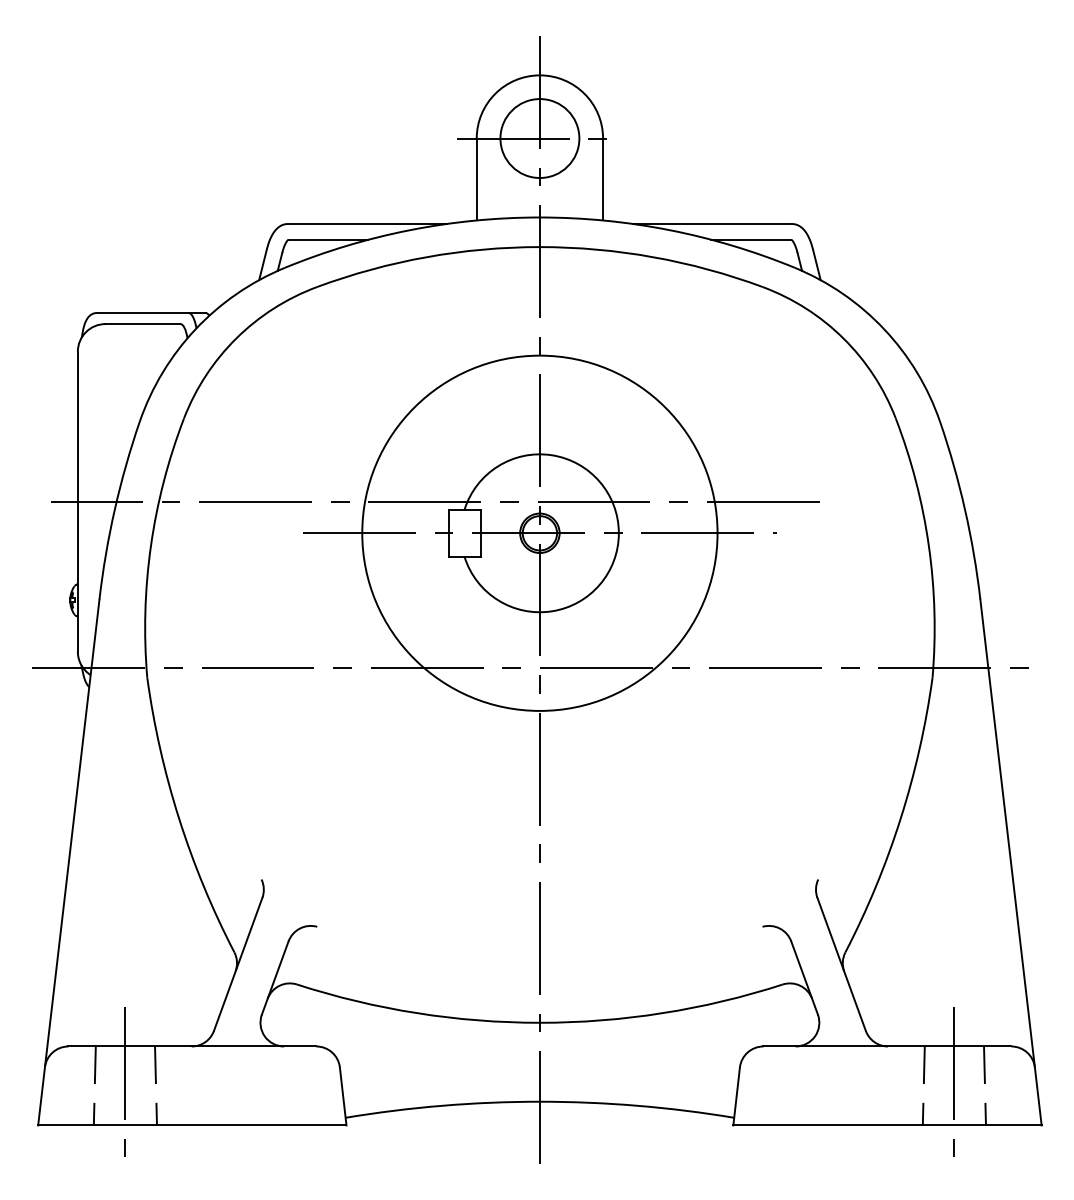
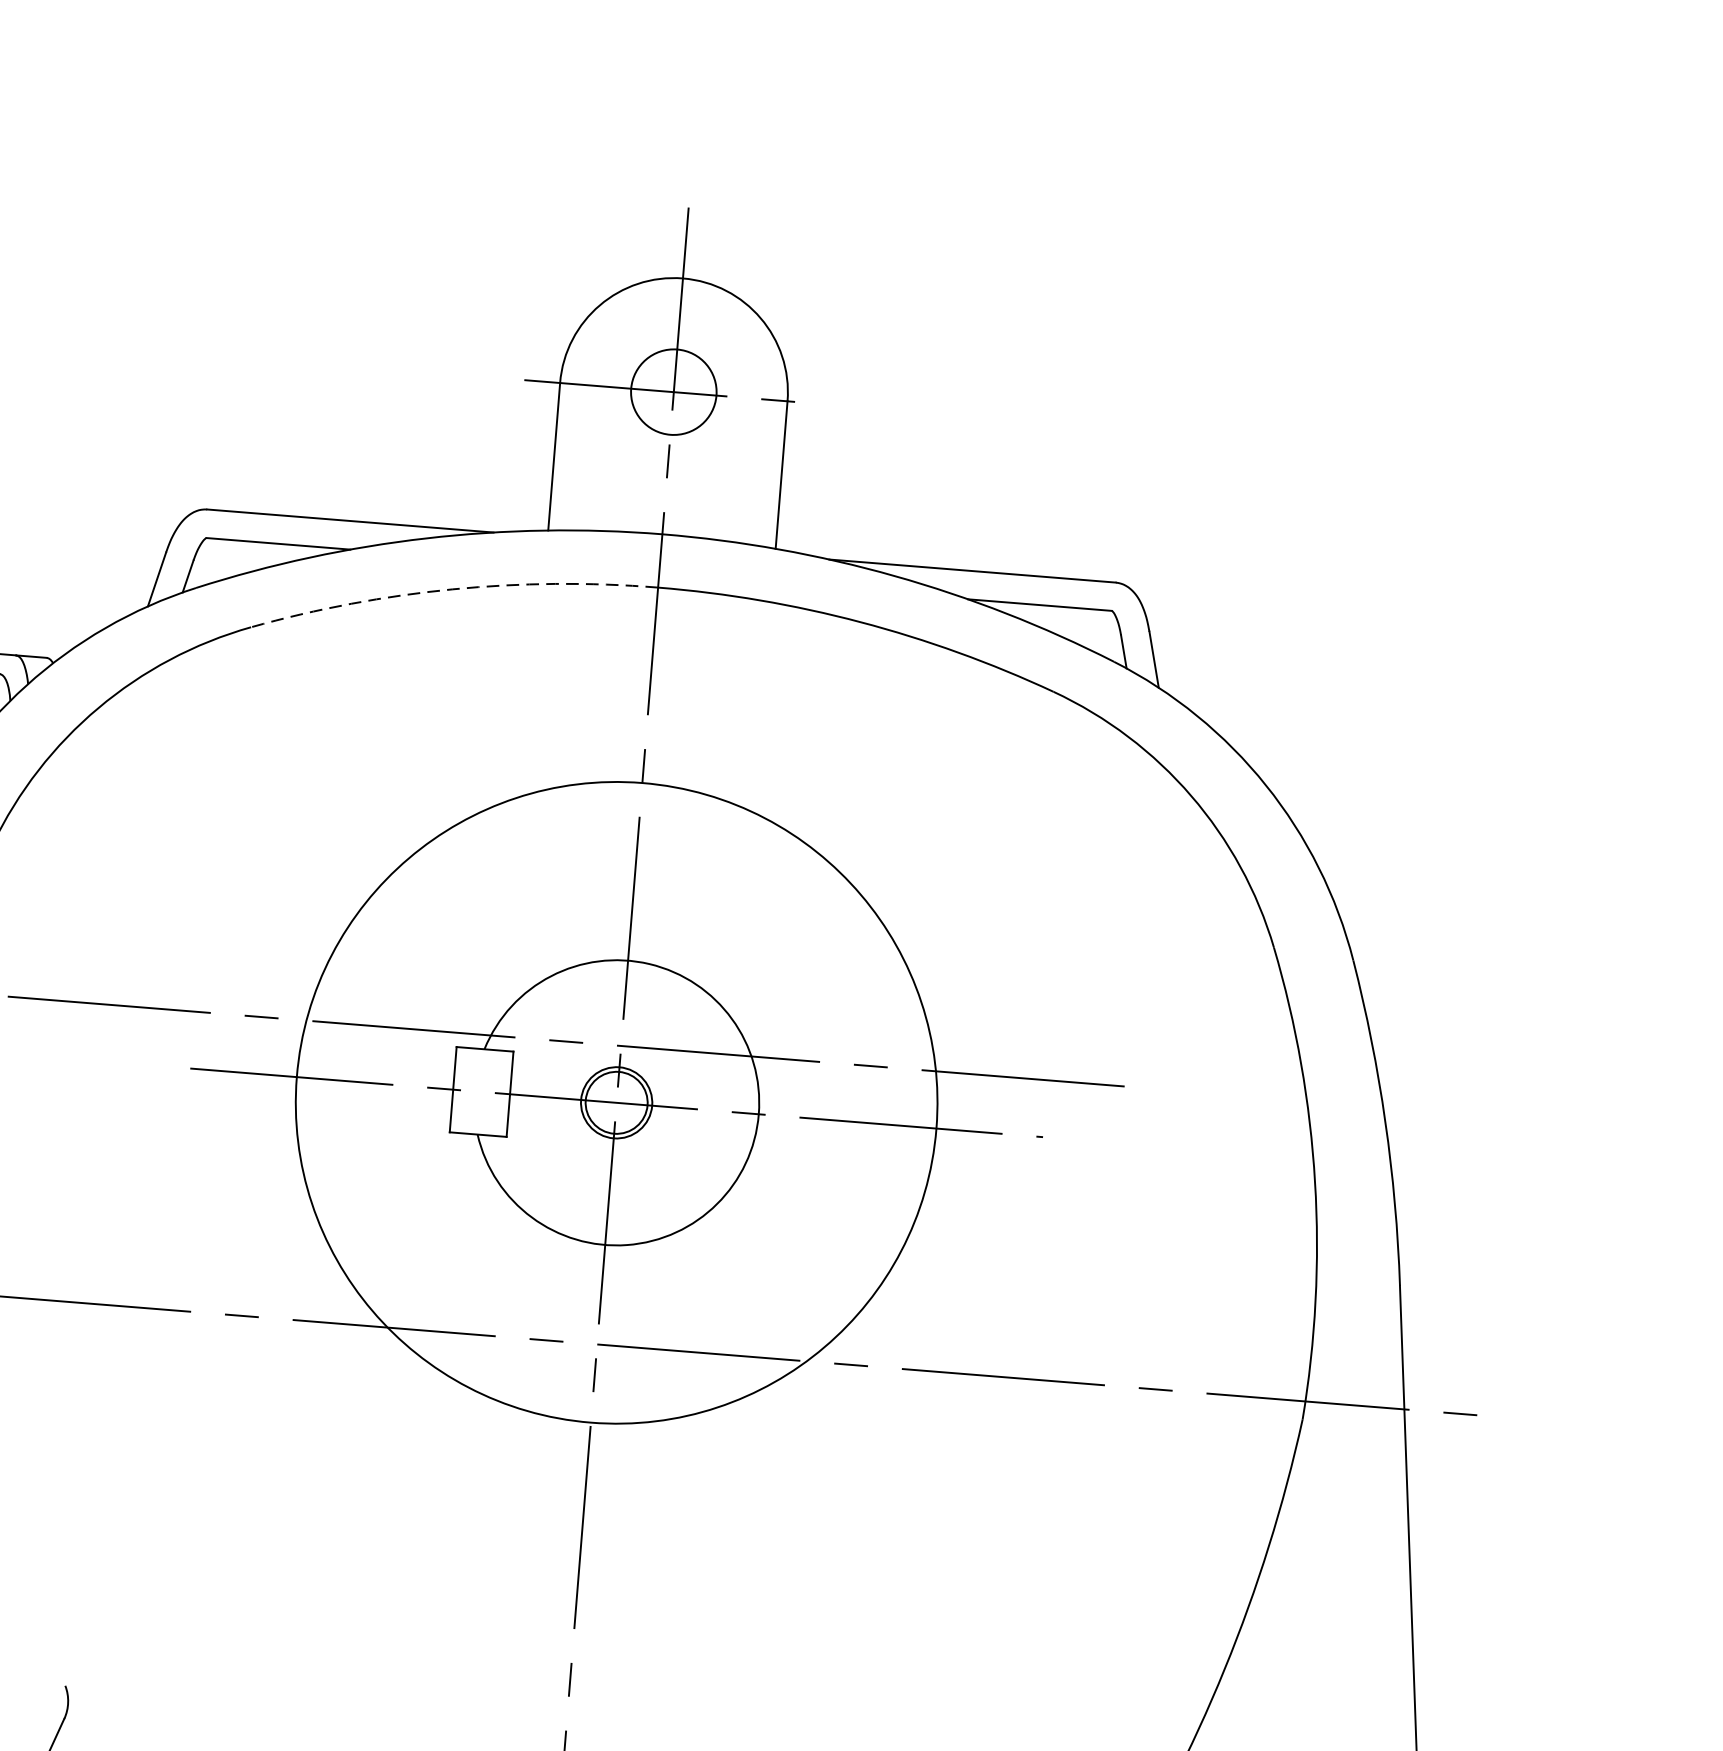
circle: (539, 138) -> (673, 392), size x0.6
arc: (426, 257) -> (452, 589), solid -> dashed

